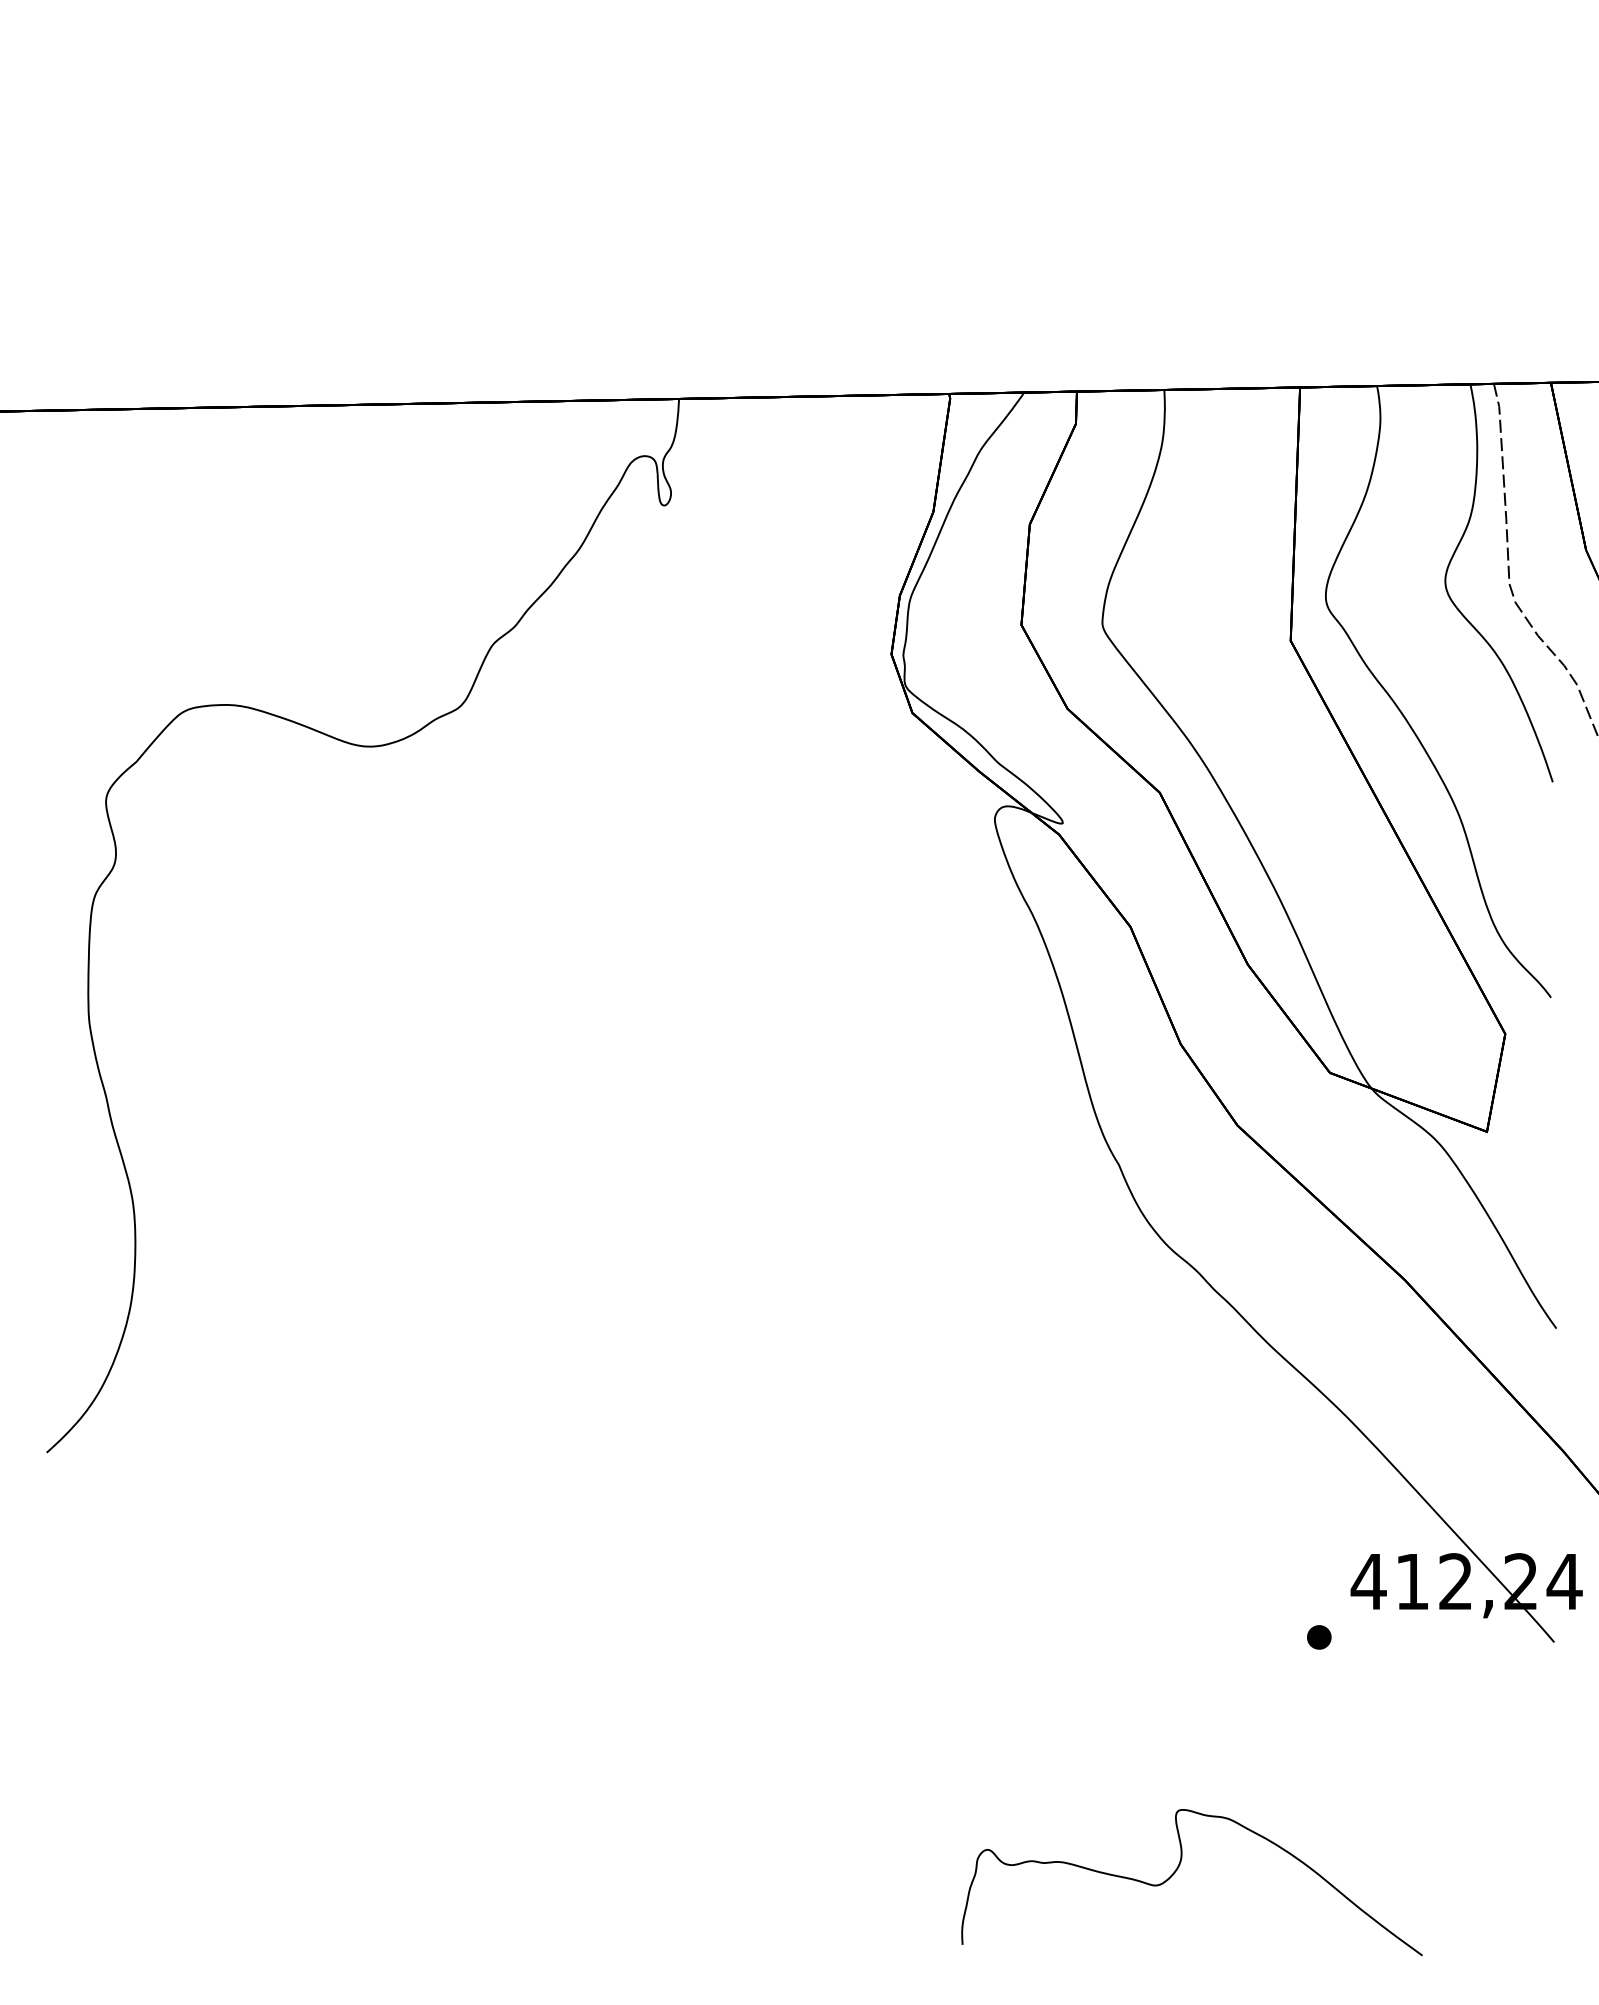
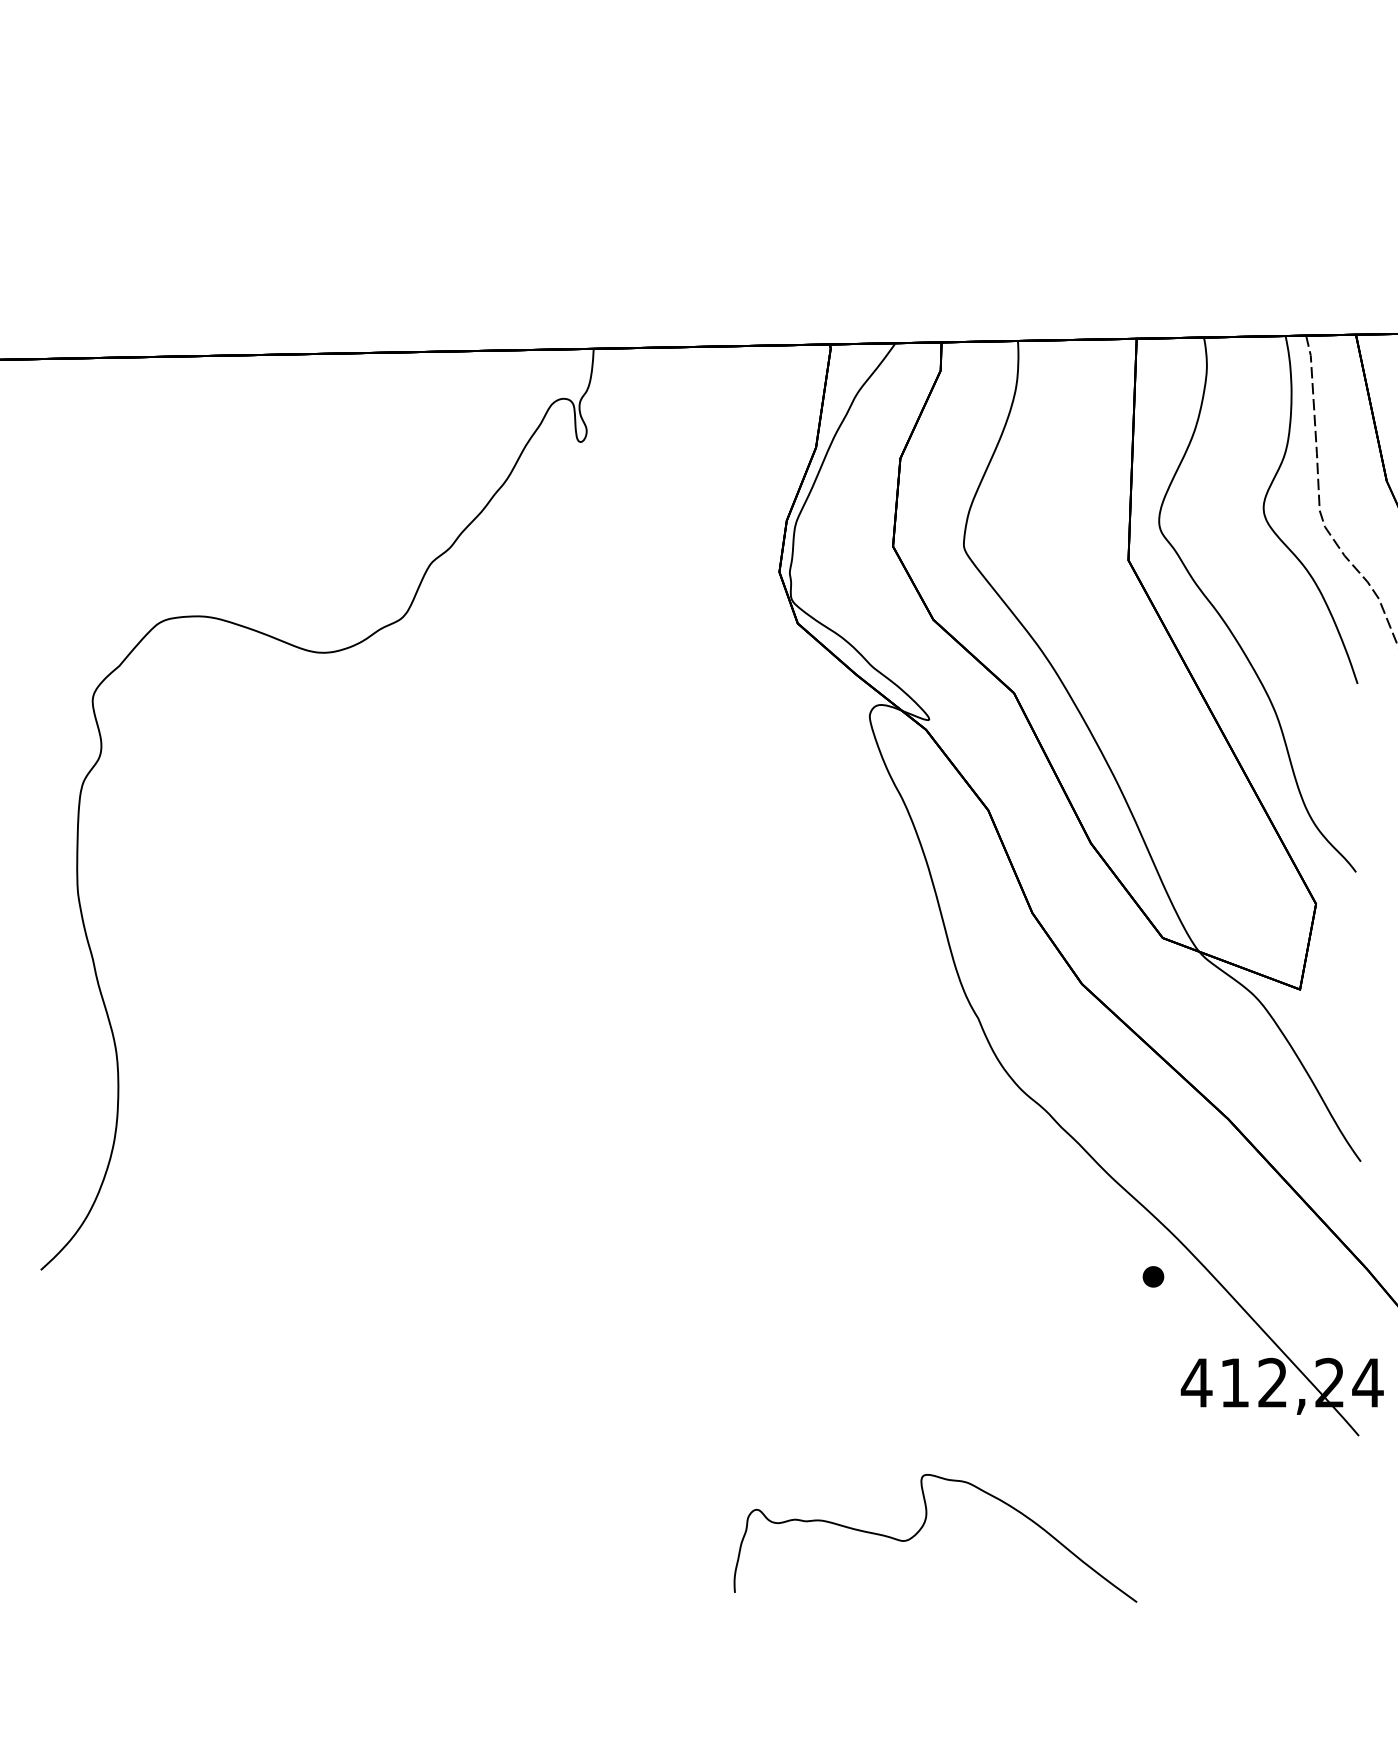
part: (1319, 1637) -> (1153, 1276), moved
curve: (1177, 1870) -> (922, 1527), moved

